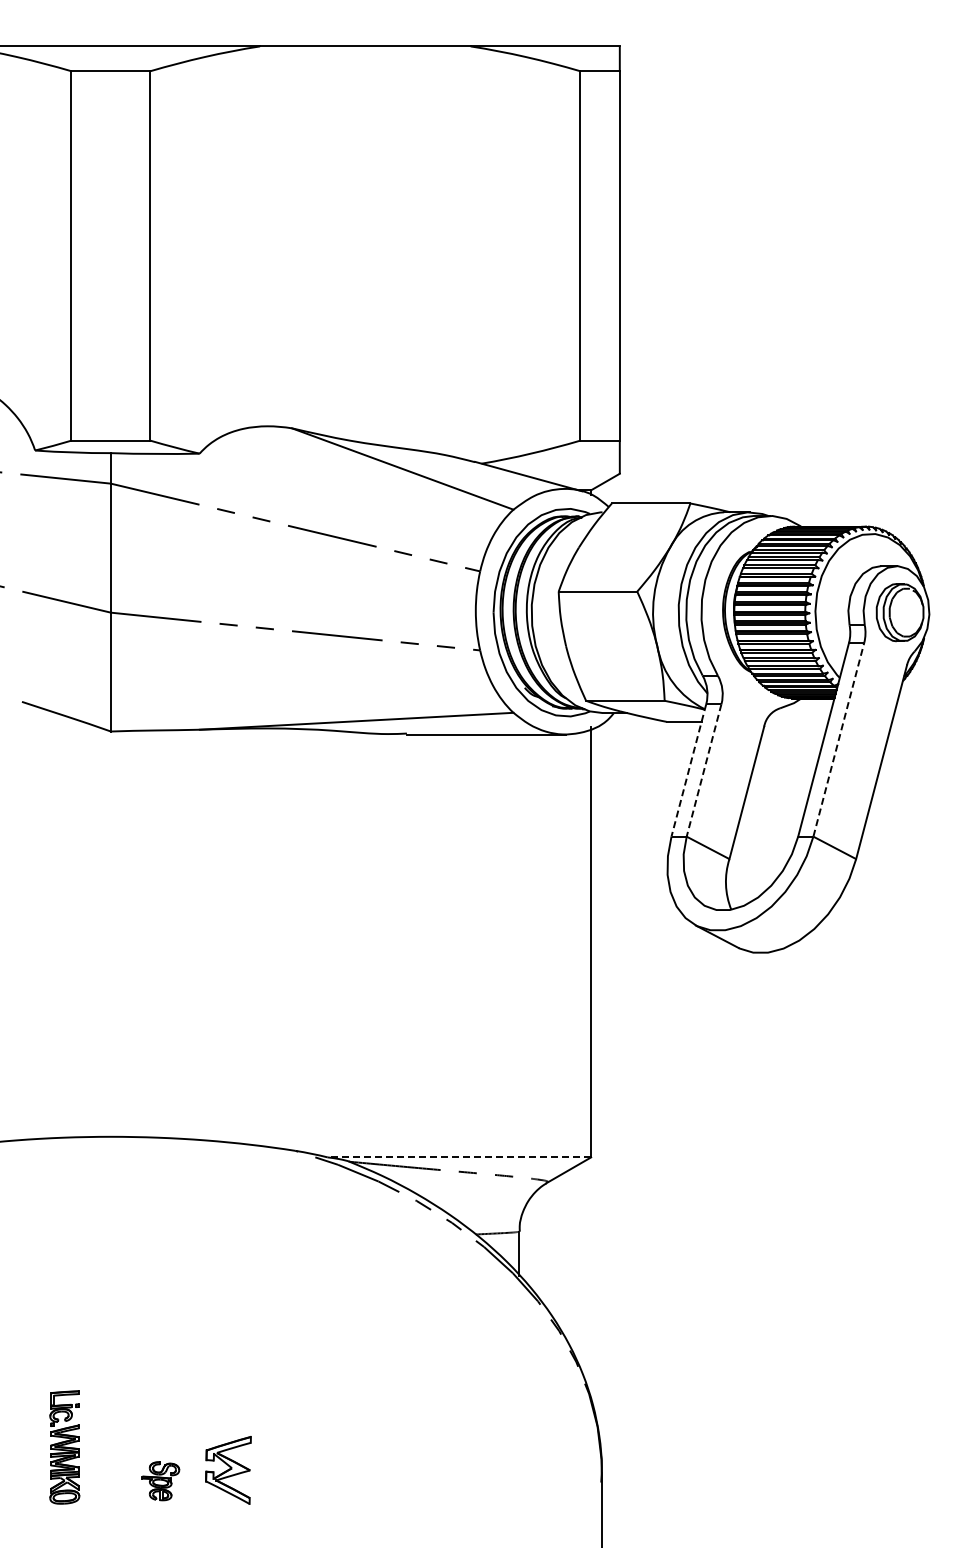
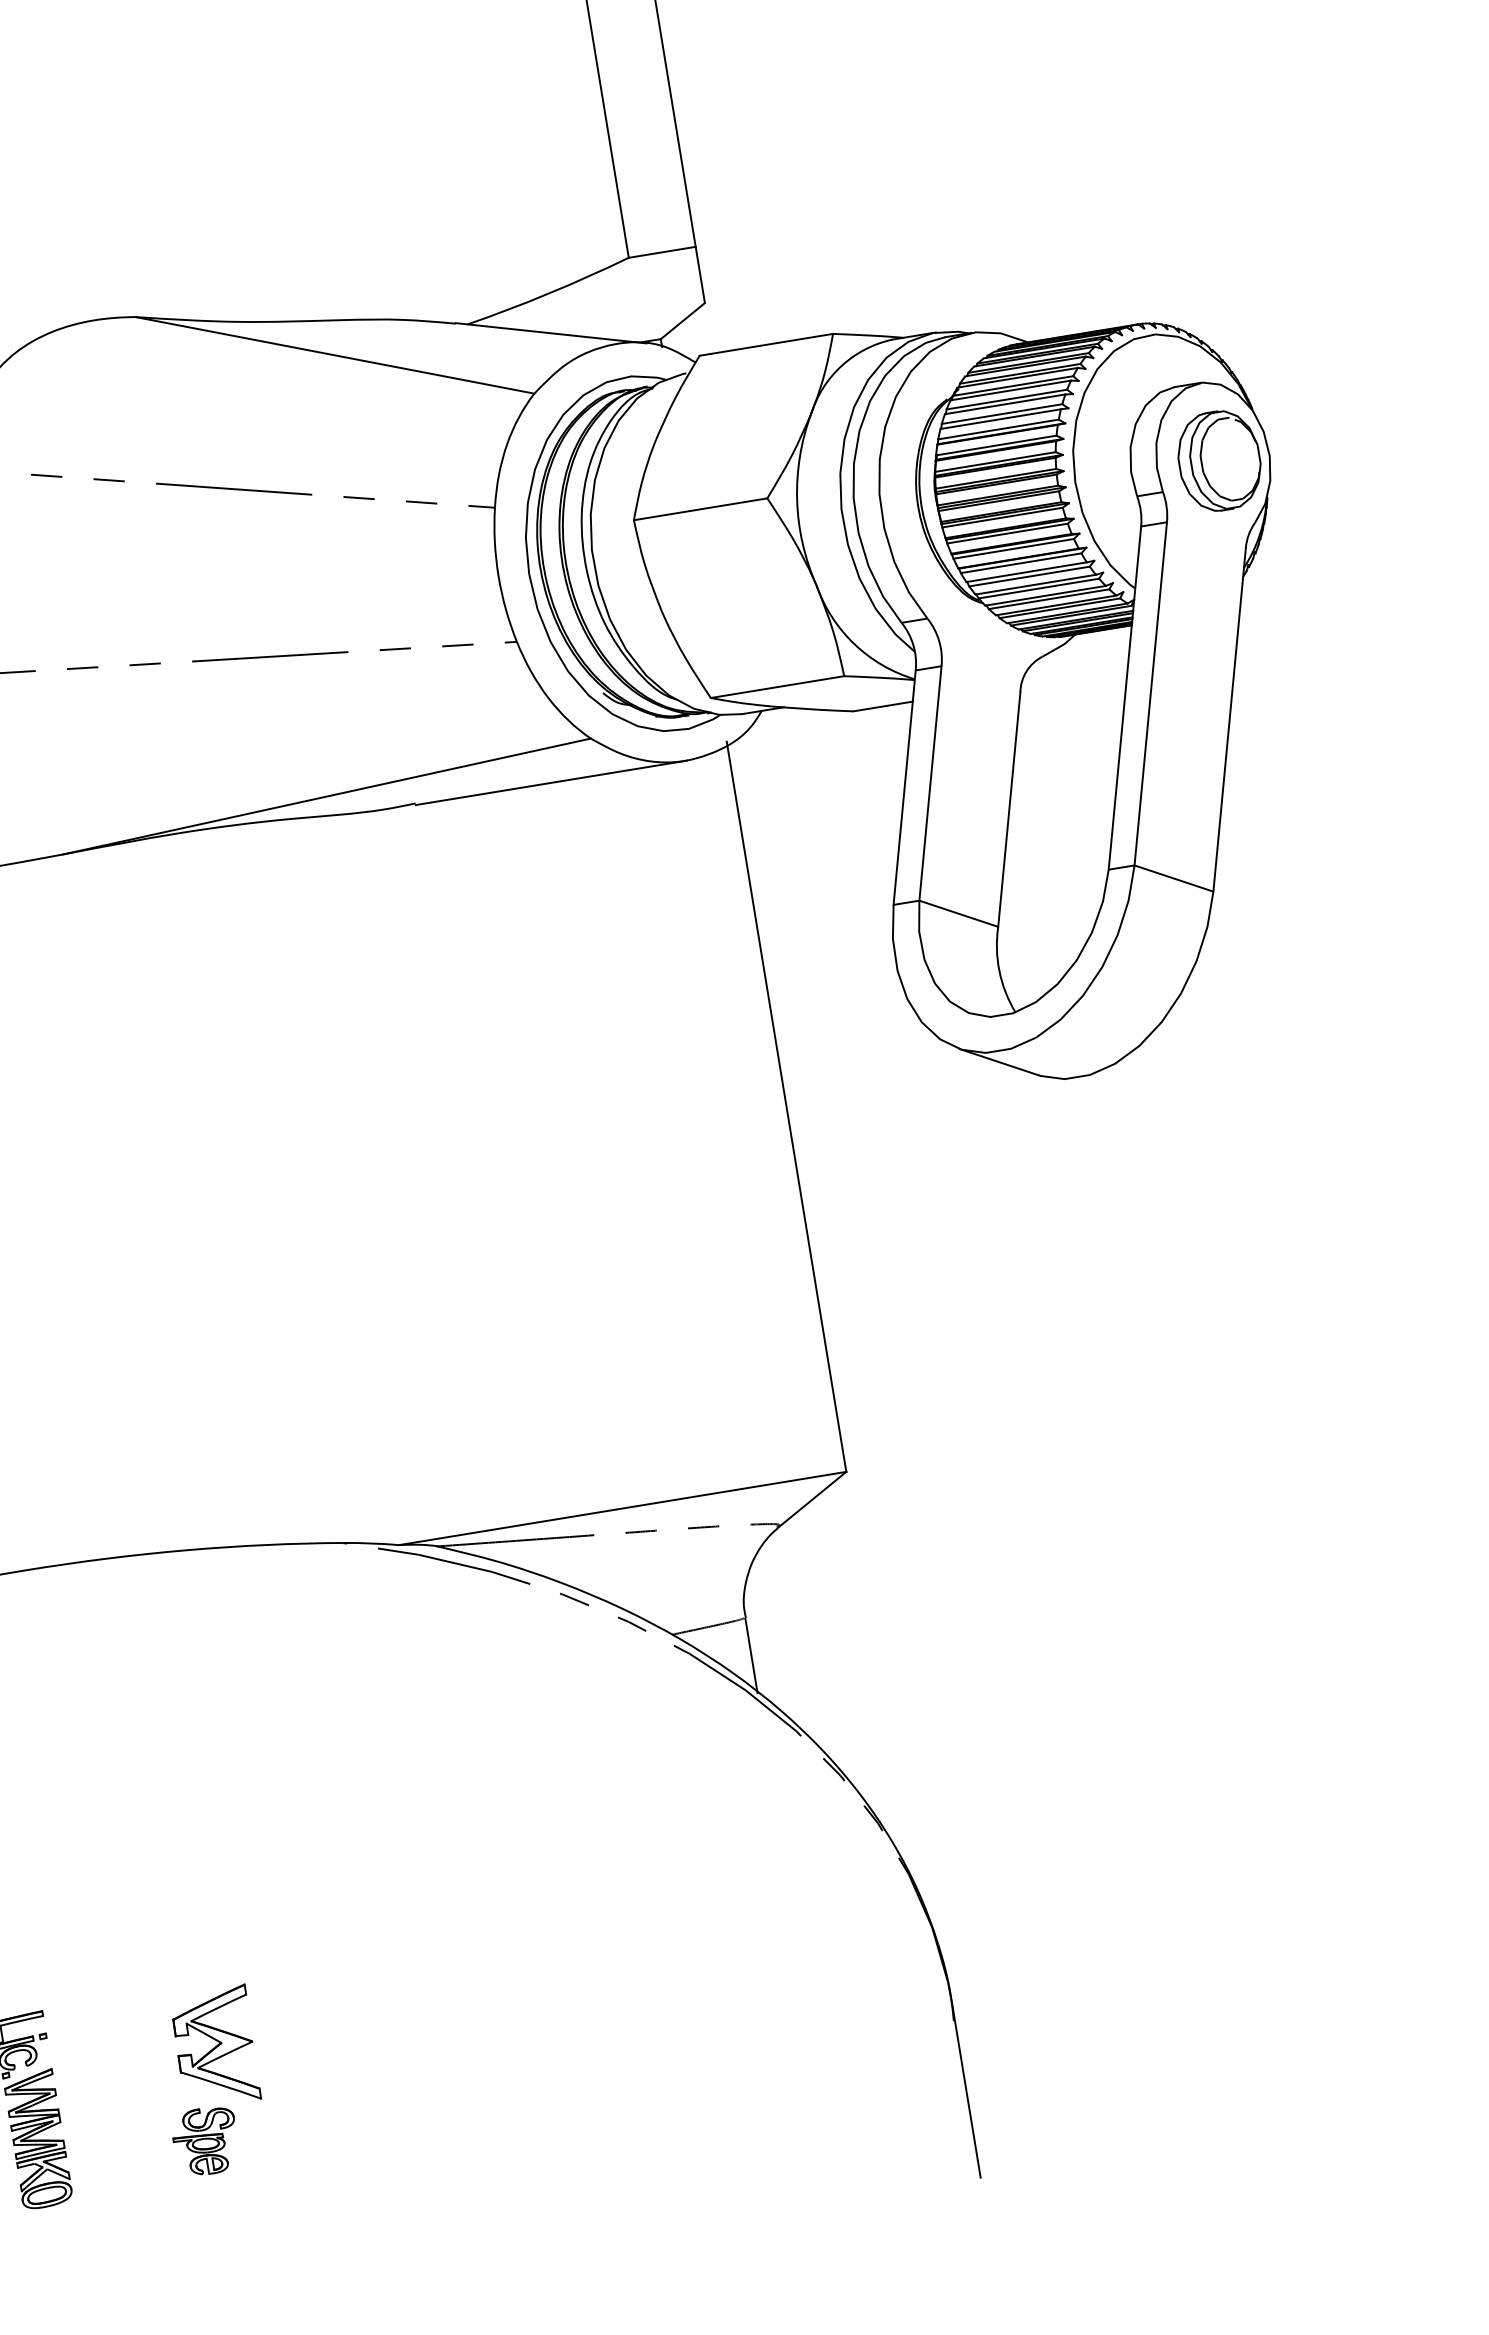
line: (838, 739) -> (1150, 693), dashed -> solid
line: (688, 770) -> (904, 787), dashed -> solid
line: (703, 770) -> (929, 783), dashed -> solid
line: (459, 1157) -> (622, 1508), dashed -> solid
part: (228, 1470) -> (215, 2047), moved

